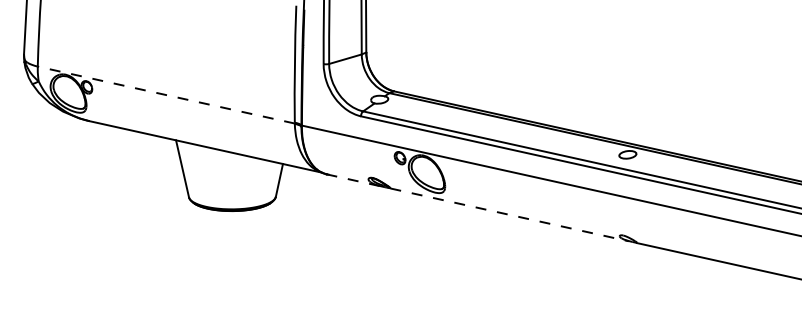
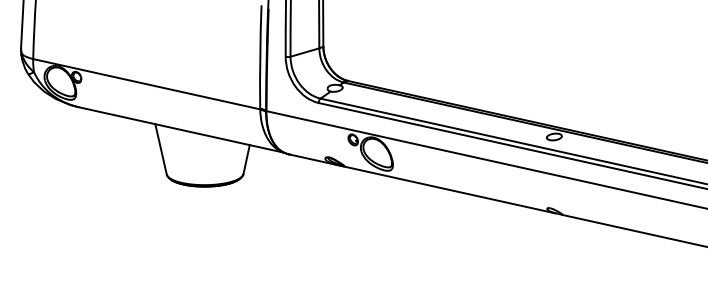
line: (166, 95) -> (146, 84), dashed -> solid
line: (477, 207) -> (421, 183), dashed -> solid

